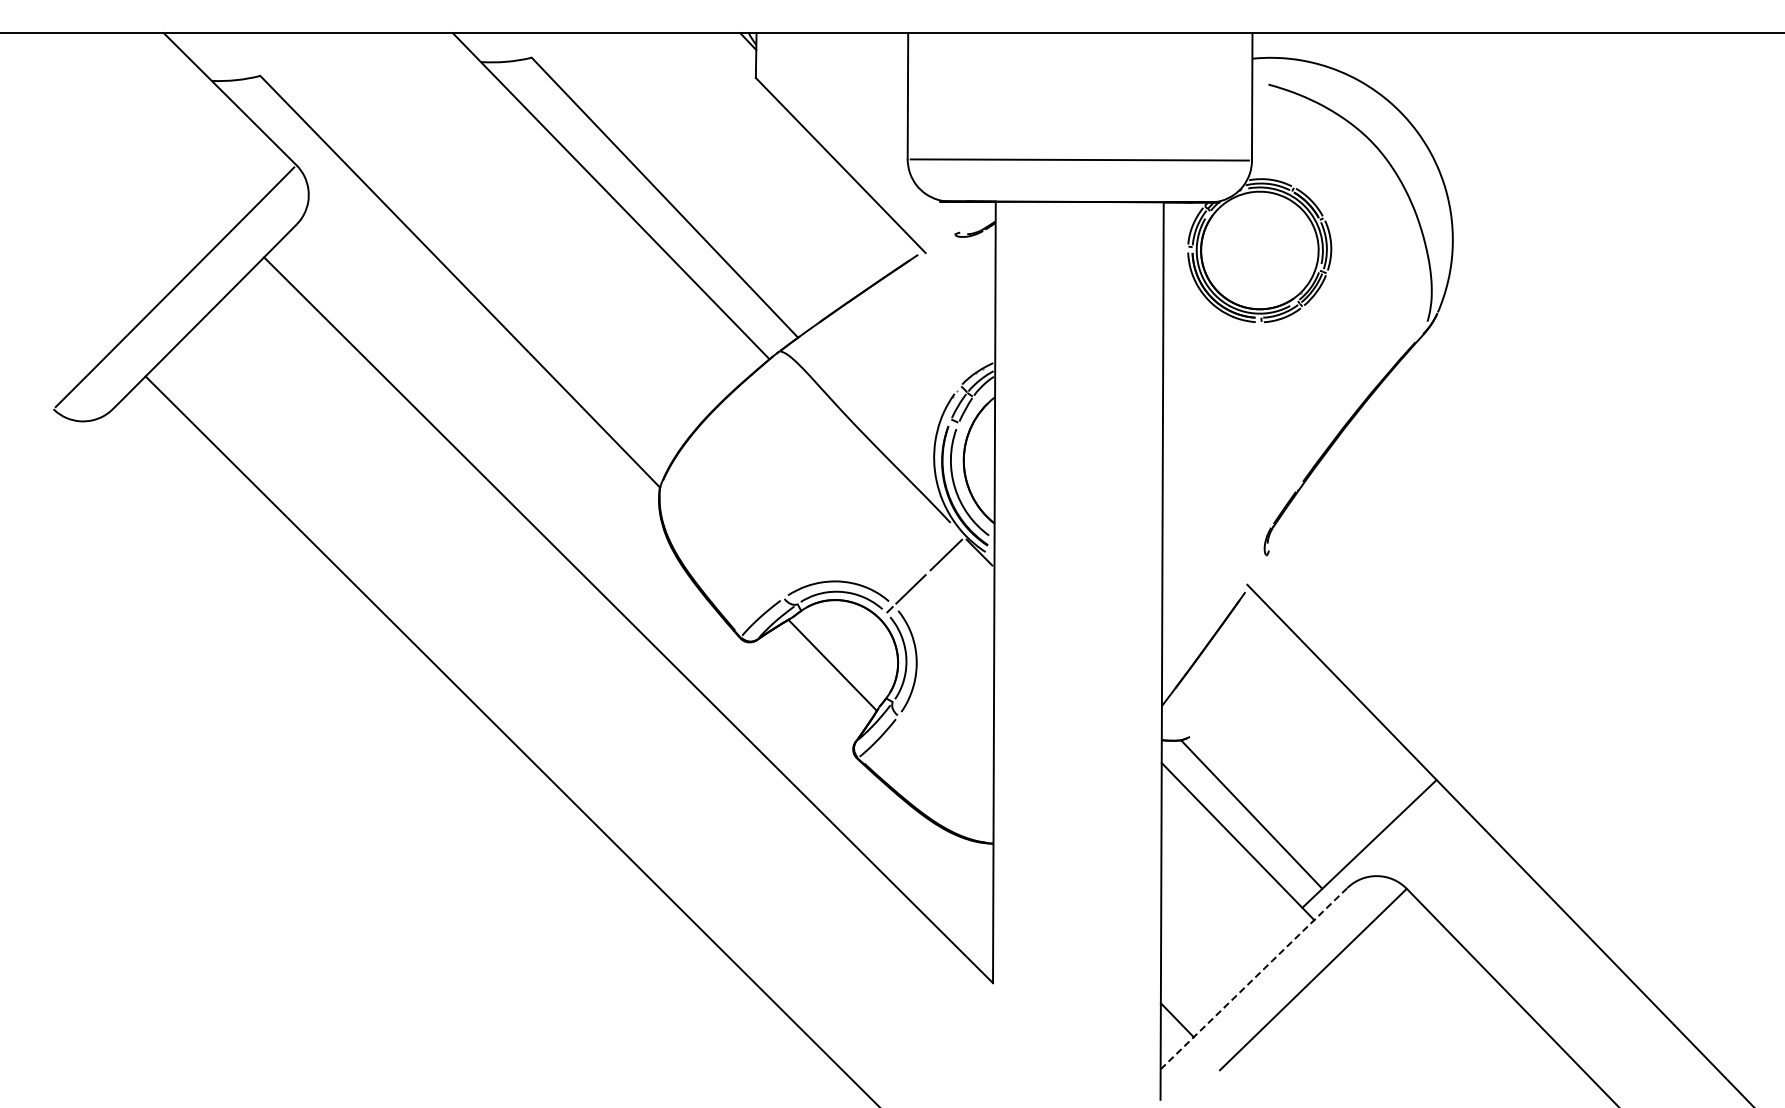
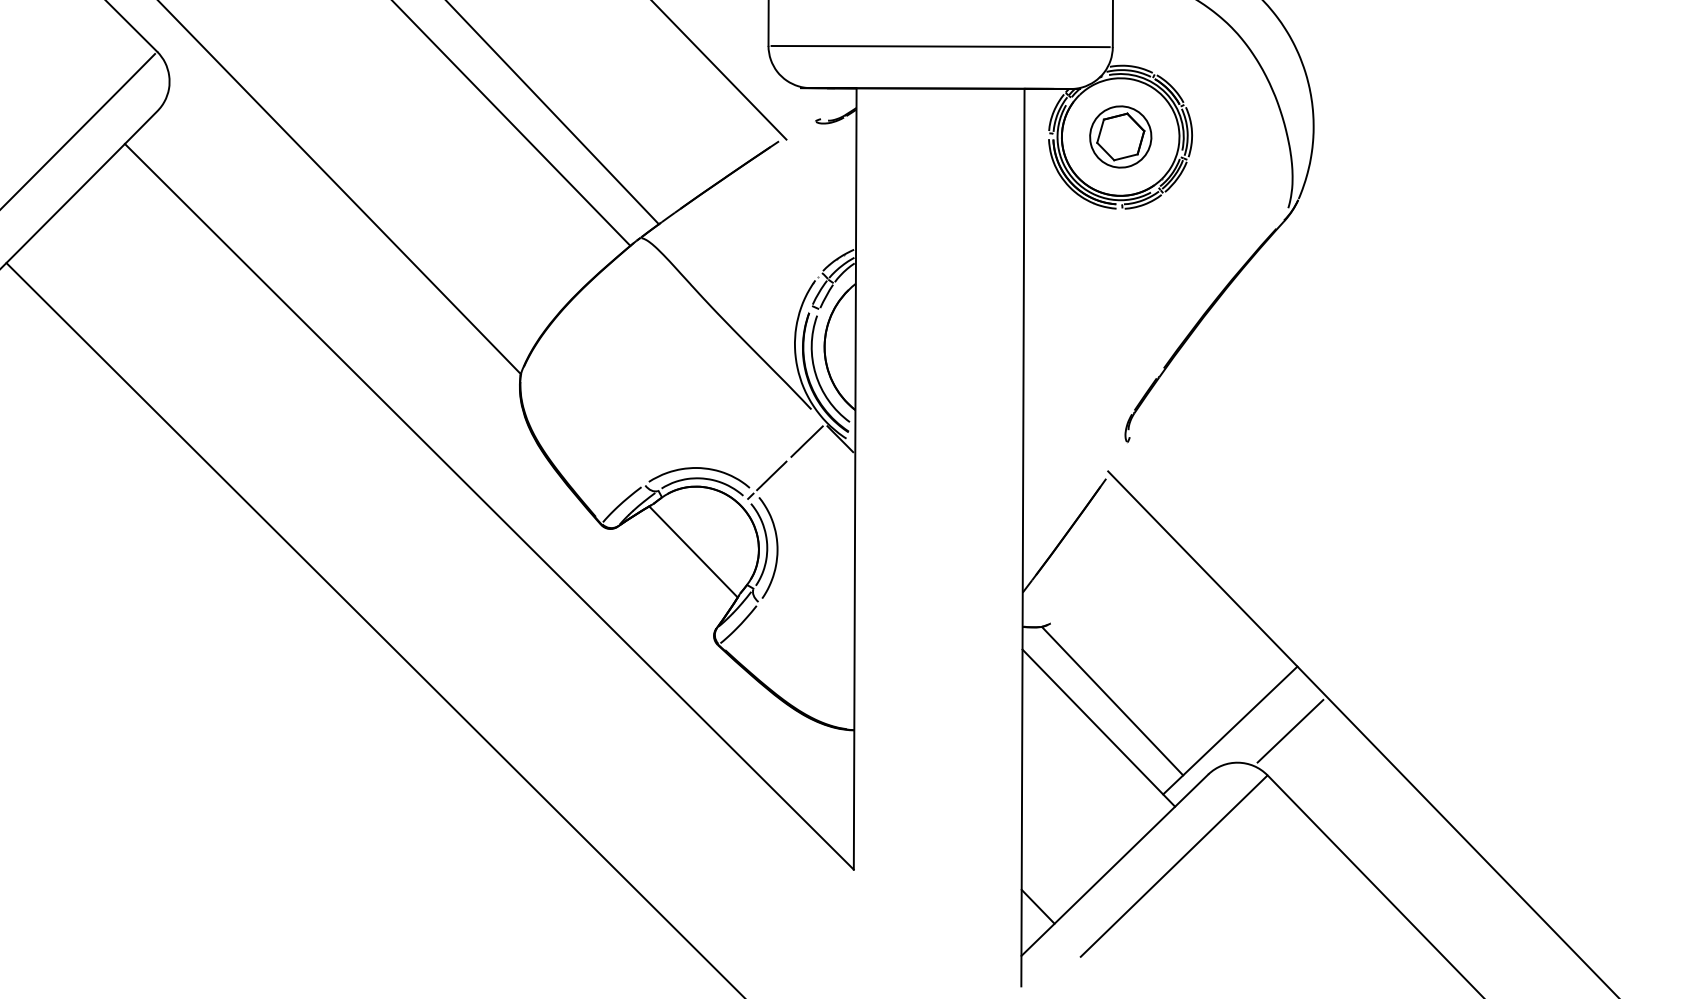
part: (1259, 249) -> (1120, 136), added
line: (1429, 844) -> (1290, 731), added
line: (1254, 978) -> (1115, 865), dashed -> solid

